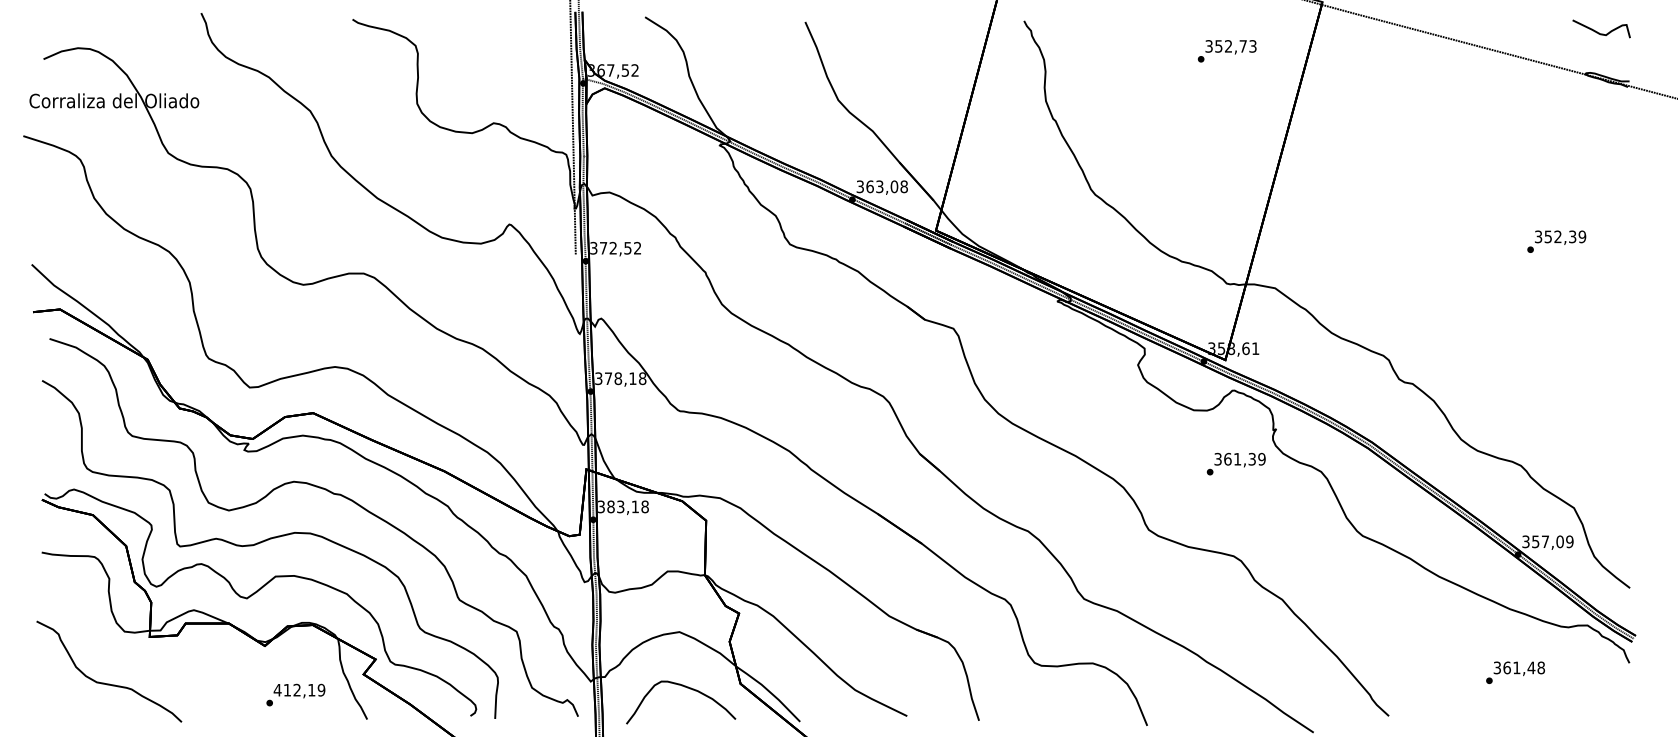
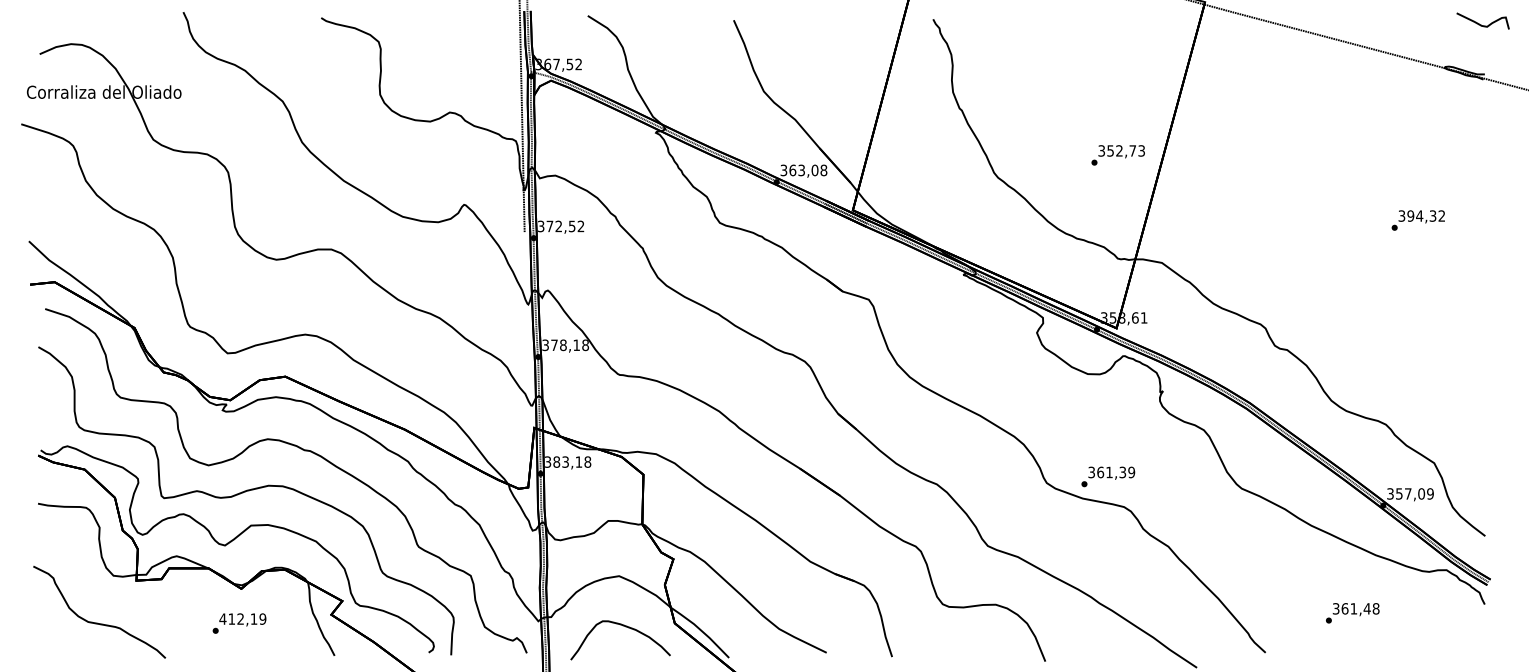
curve: (1599, 32) -> (1481, 24), moved
text: (1226, 51) -> (1117, 155), moved
text: (1565, 236) -> (1426, 215), 352,39 -> 394,32
text: (1235, 463) -> (1107, 476), moved
text: (1515, 672) -> (1352, 613), moved
text: (295, 694) -> (239, 623), moved

